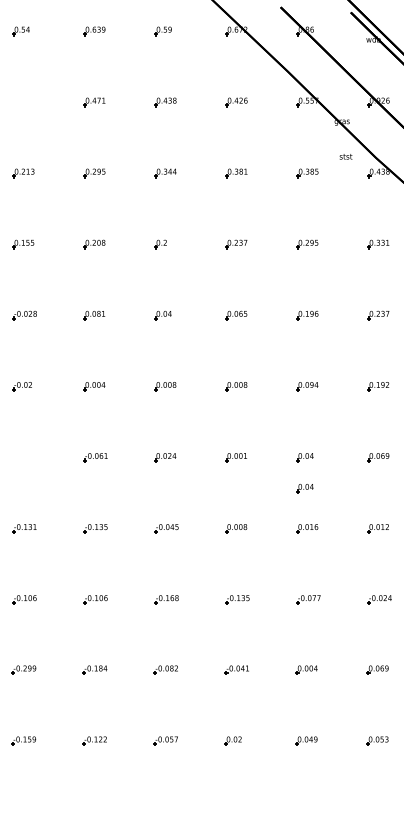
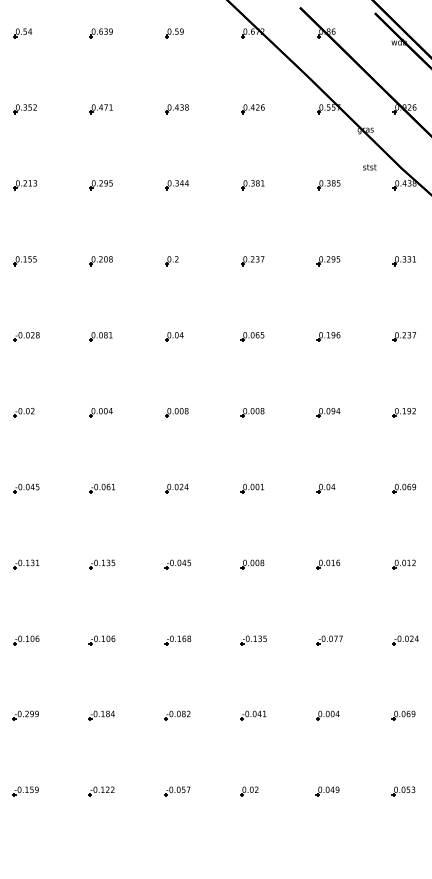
part: (22, 102) -> (24, 109), added
part: (24, 457) -> (26, 488), added
part: (304, 488) -> (325, 521), removed

